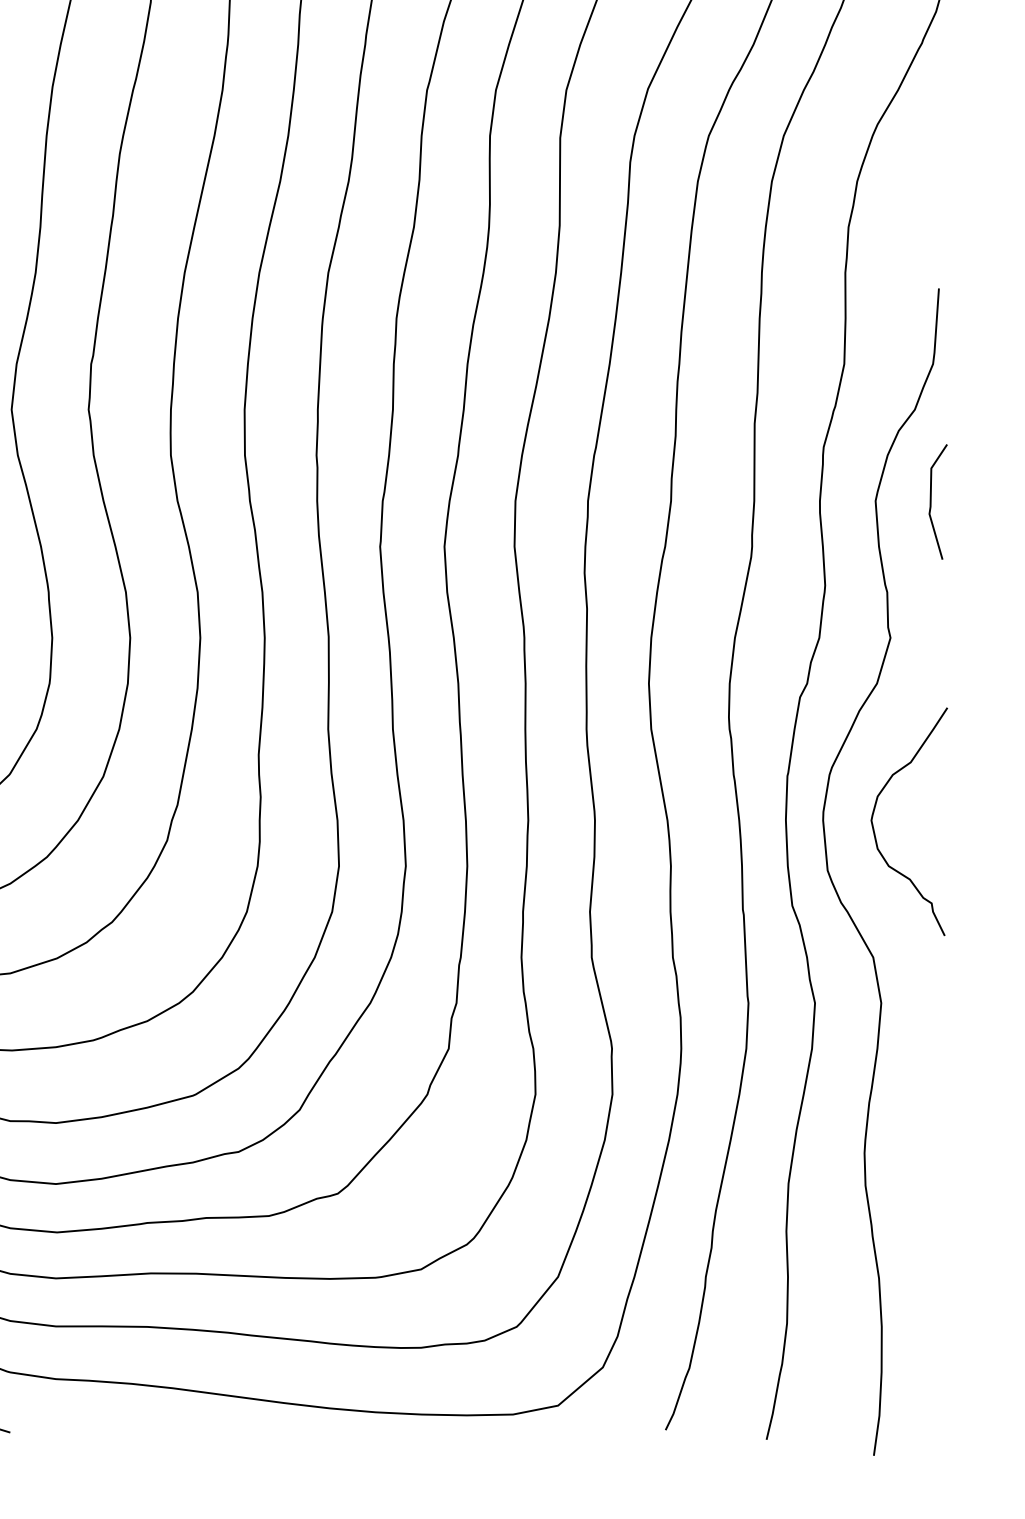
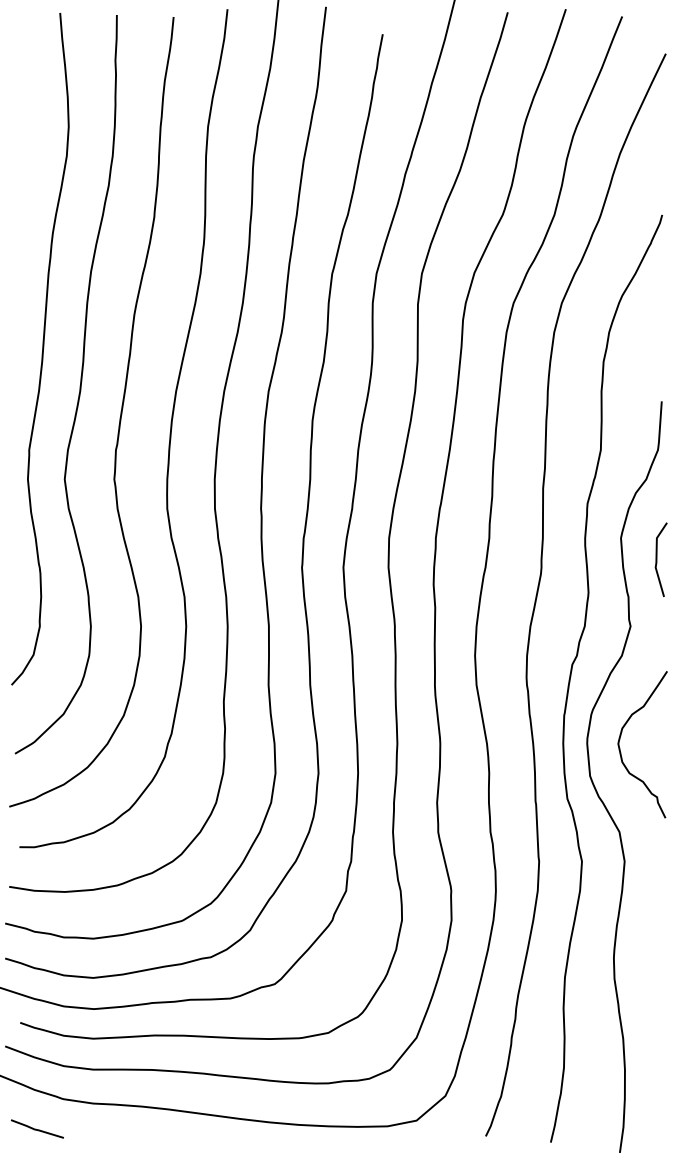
line: (932, 501) -> (657, 559), moved

